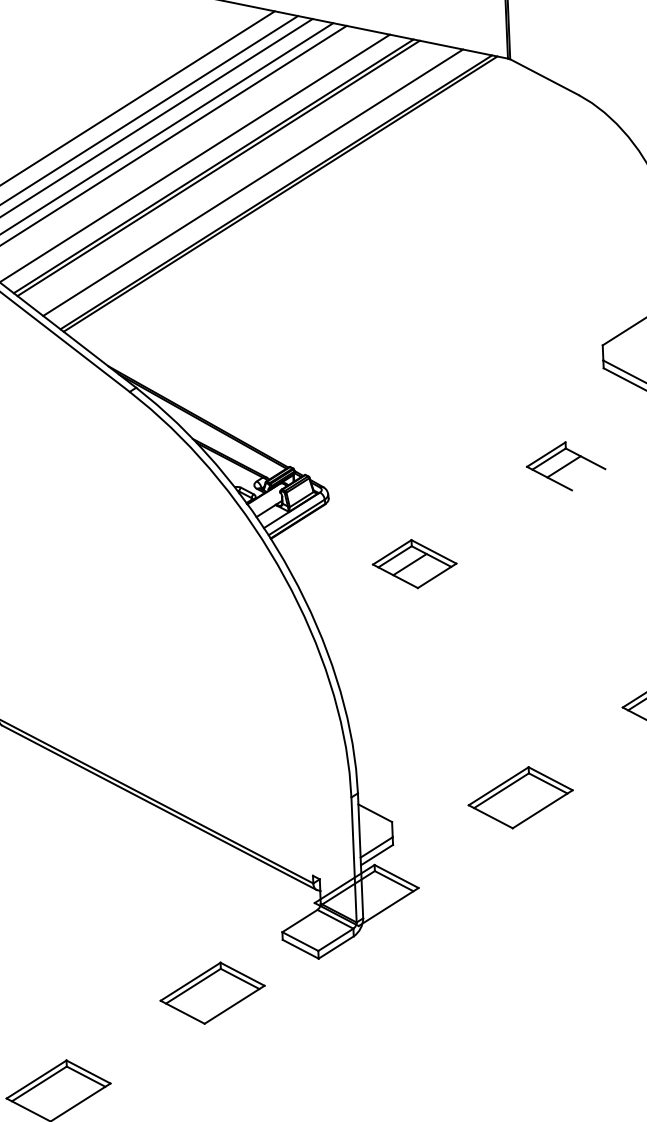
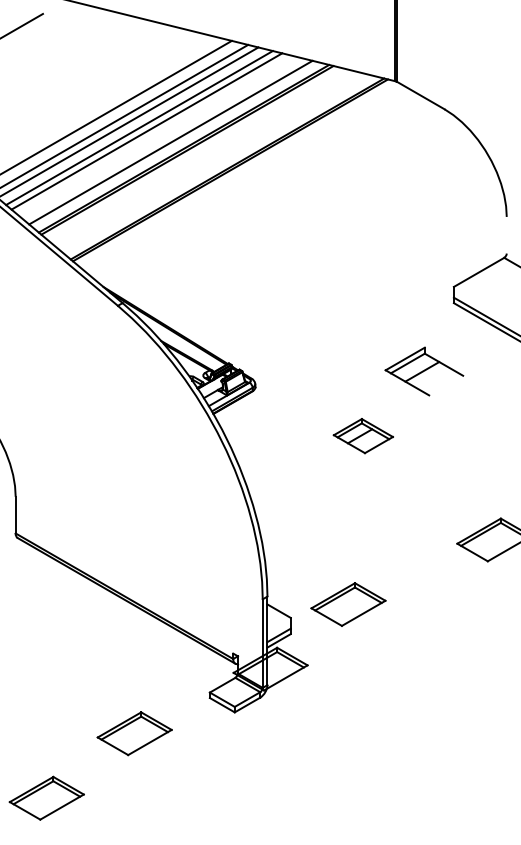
line: (253, 182) -> (211, 161), removed
part: (566, 466) -> (424, 371), size x1.4
part: (413, 564) -> (362, 436), moved
part: (520, 797) -> (348, 604), moved
part: (212, 992) -> (134, 733), moved

